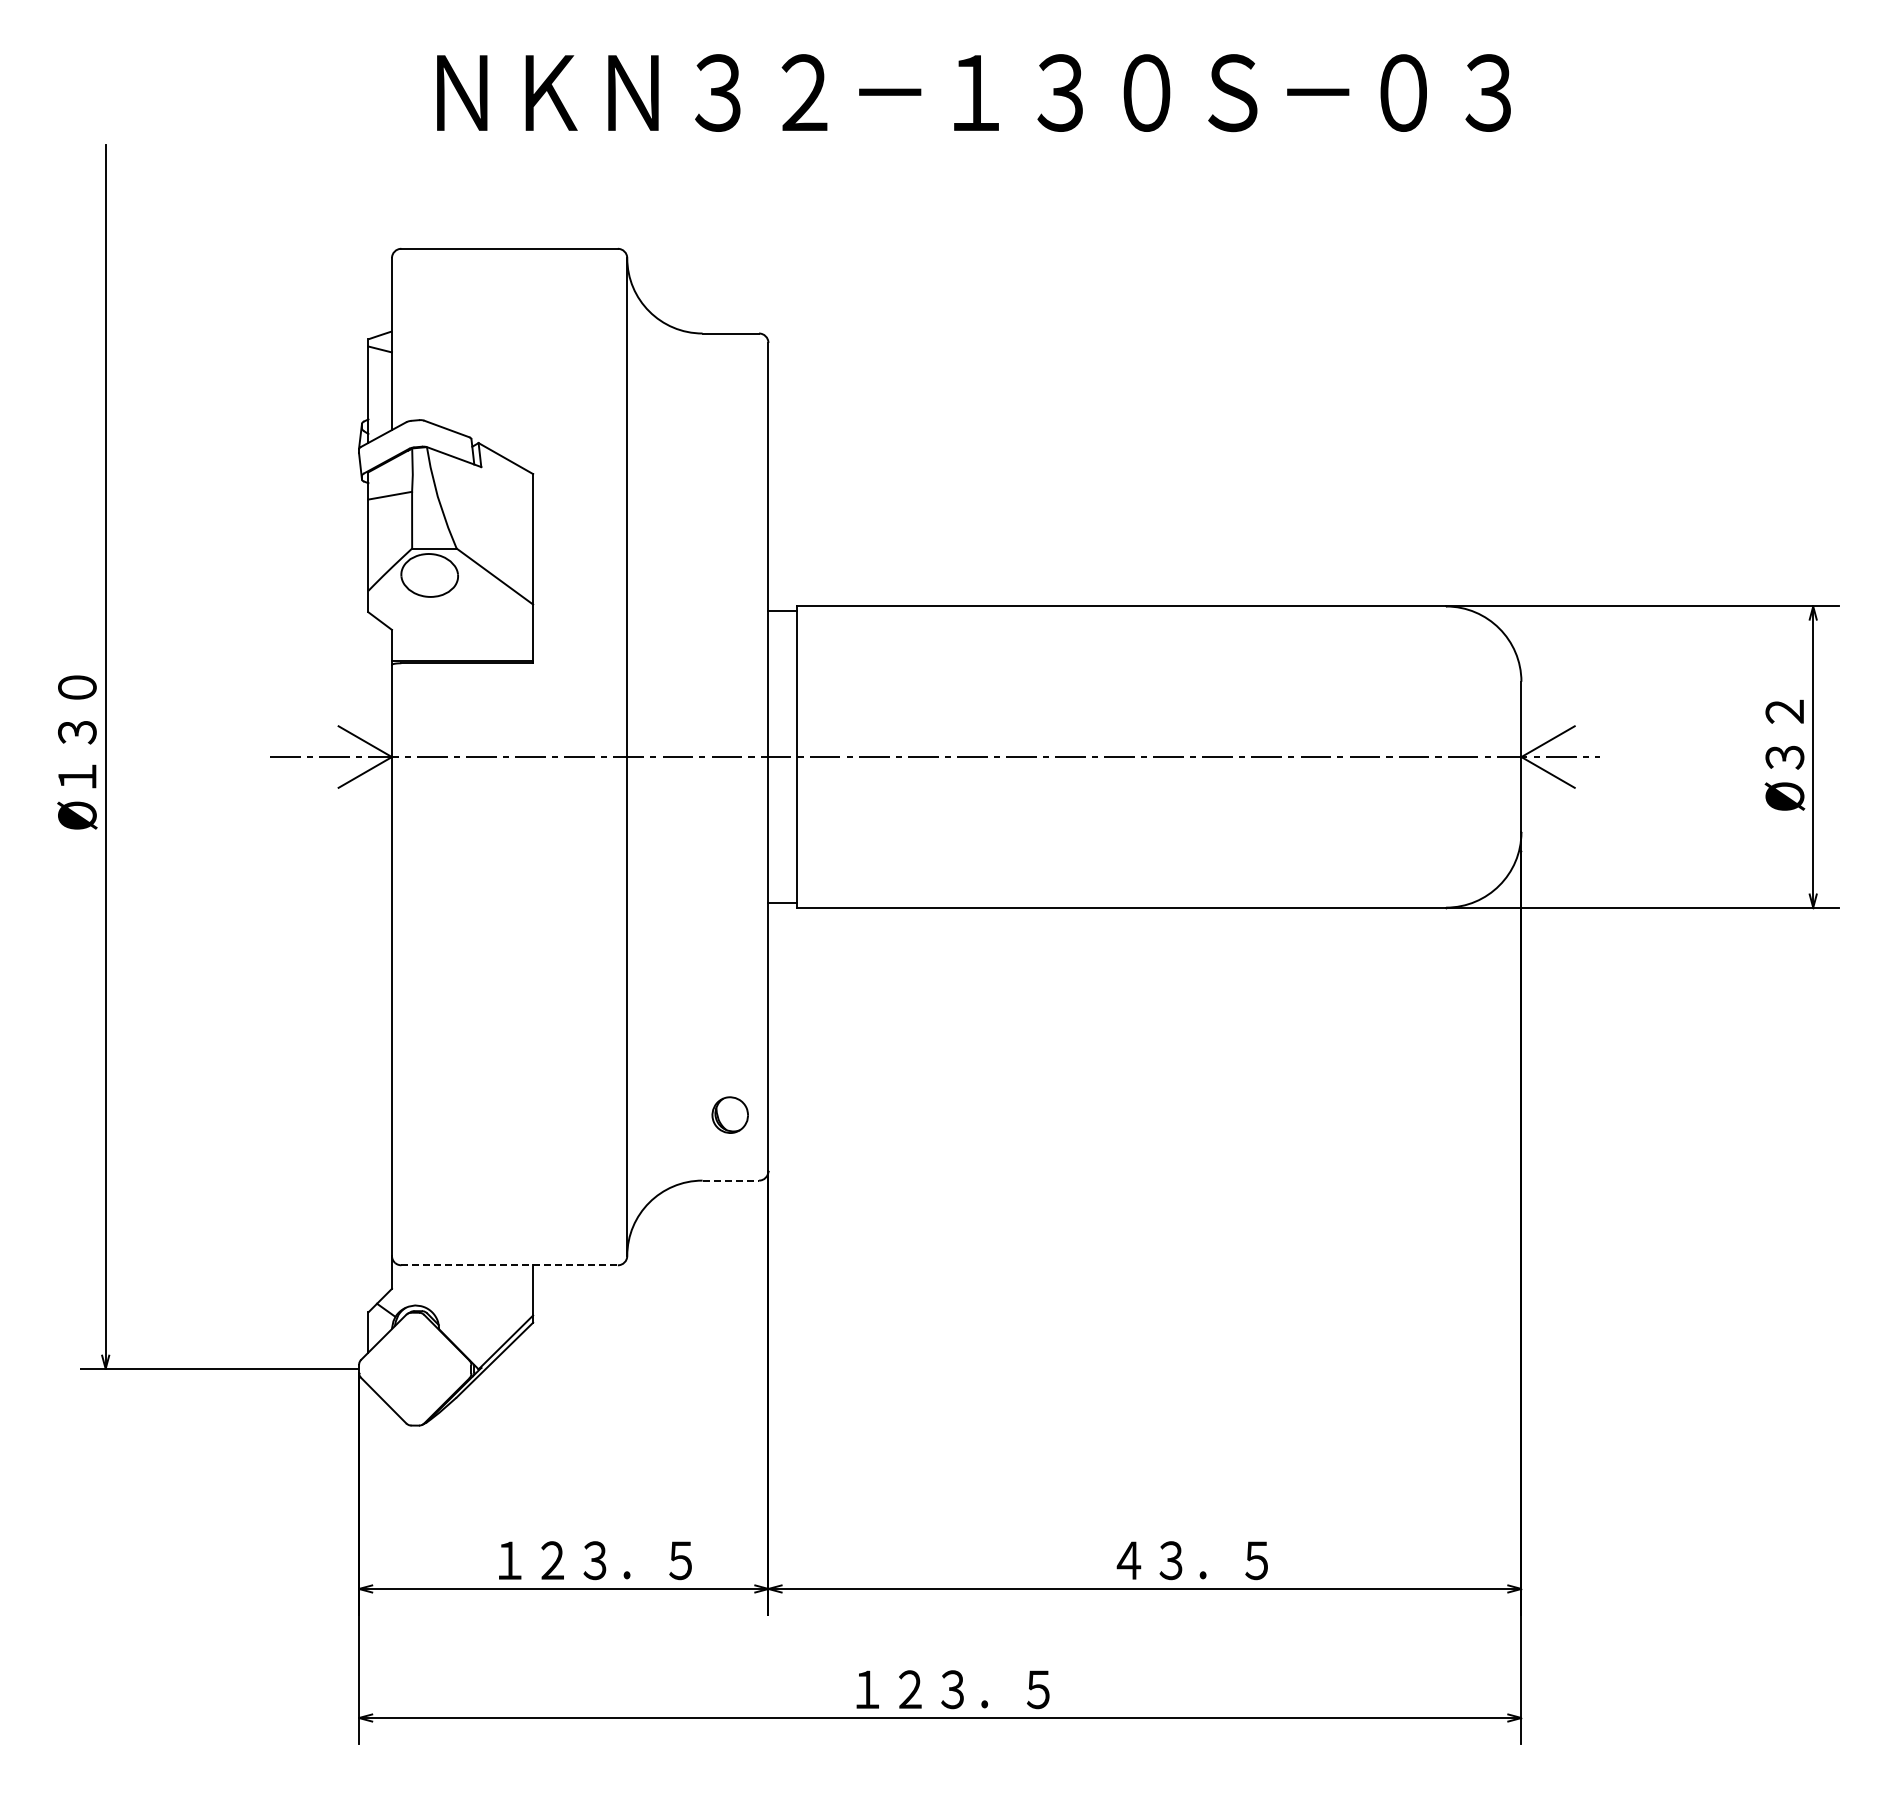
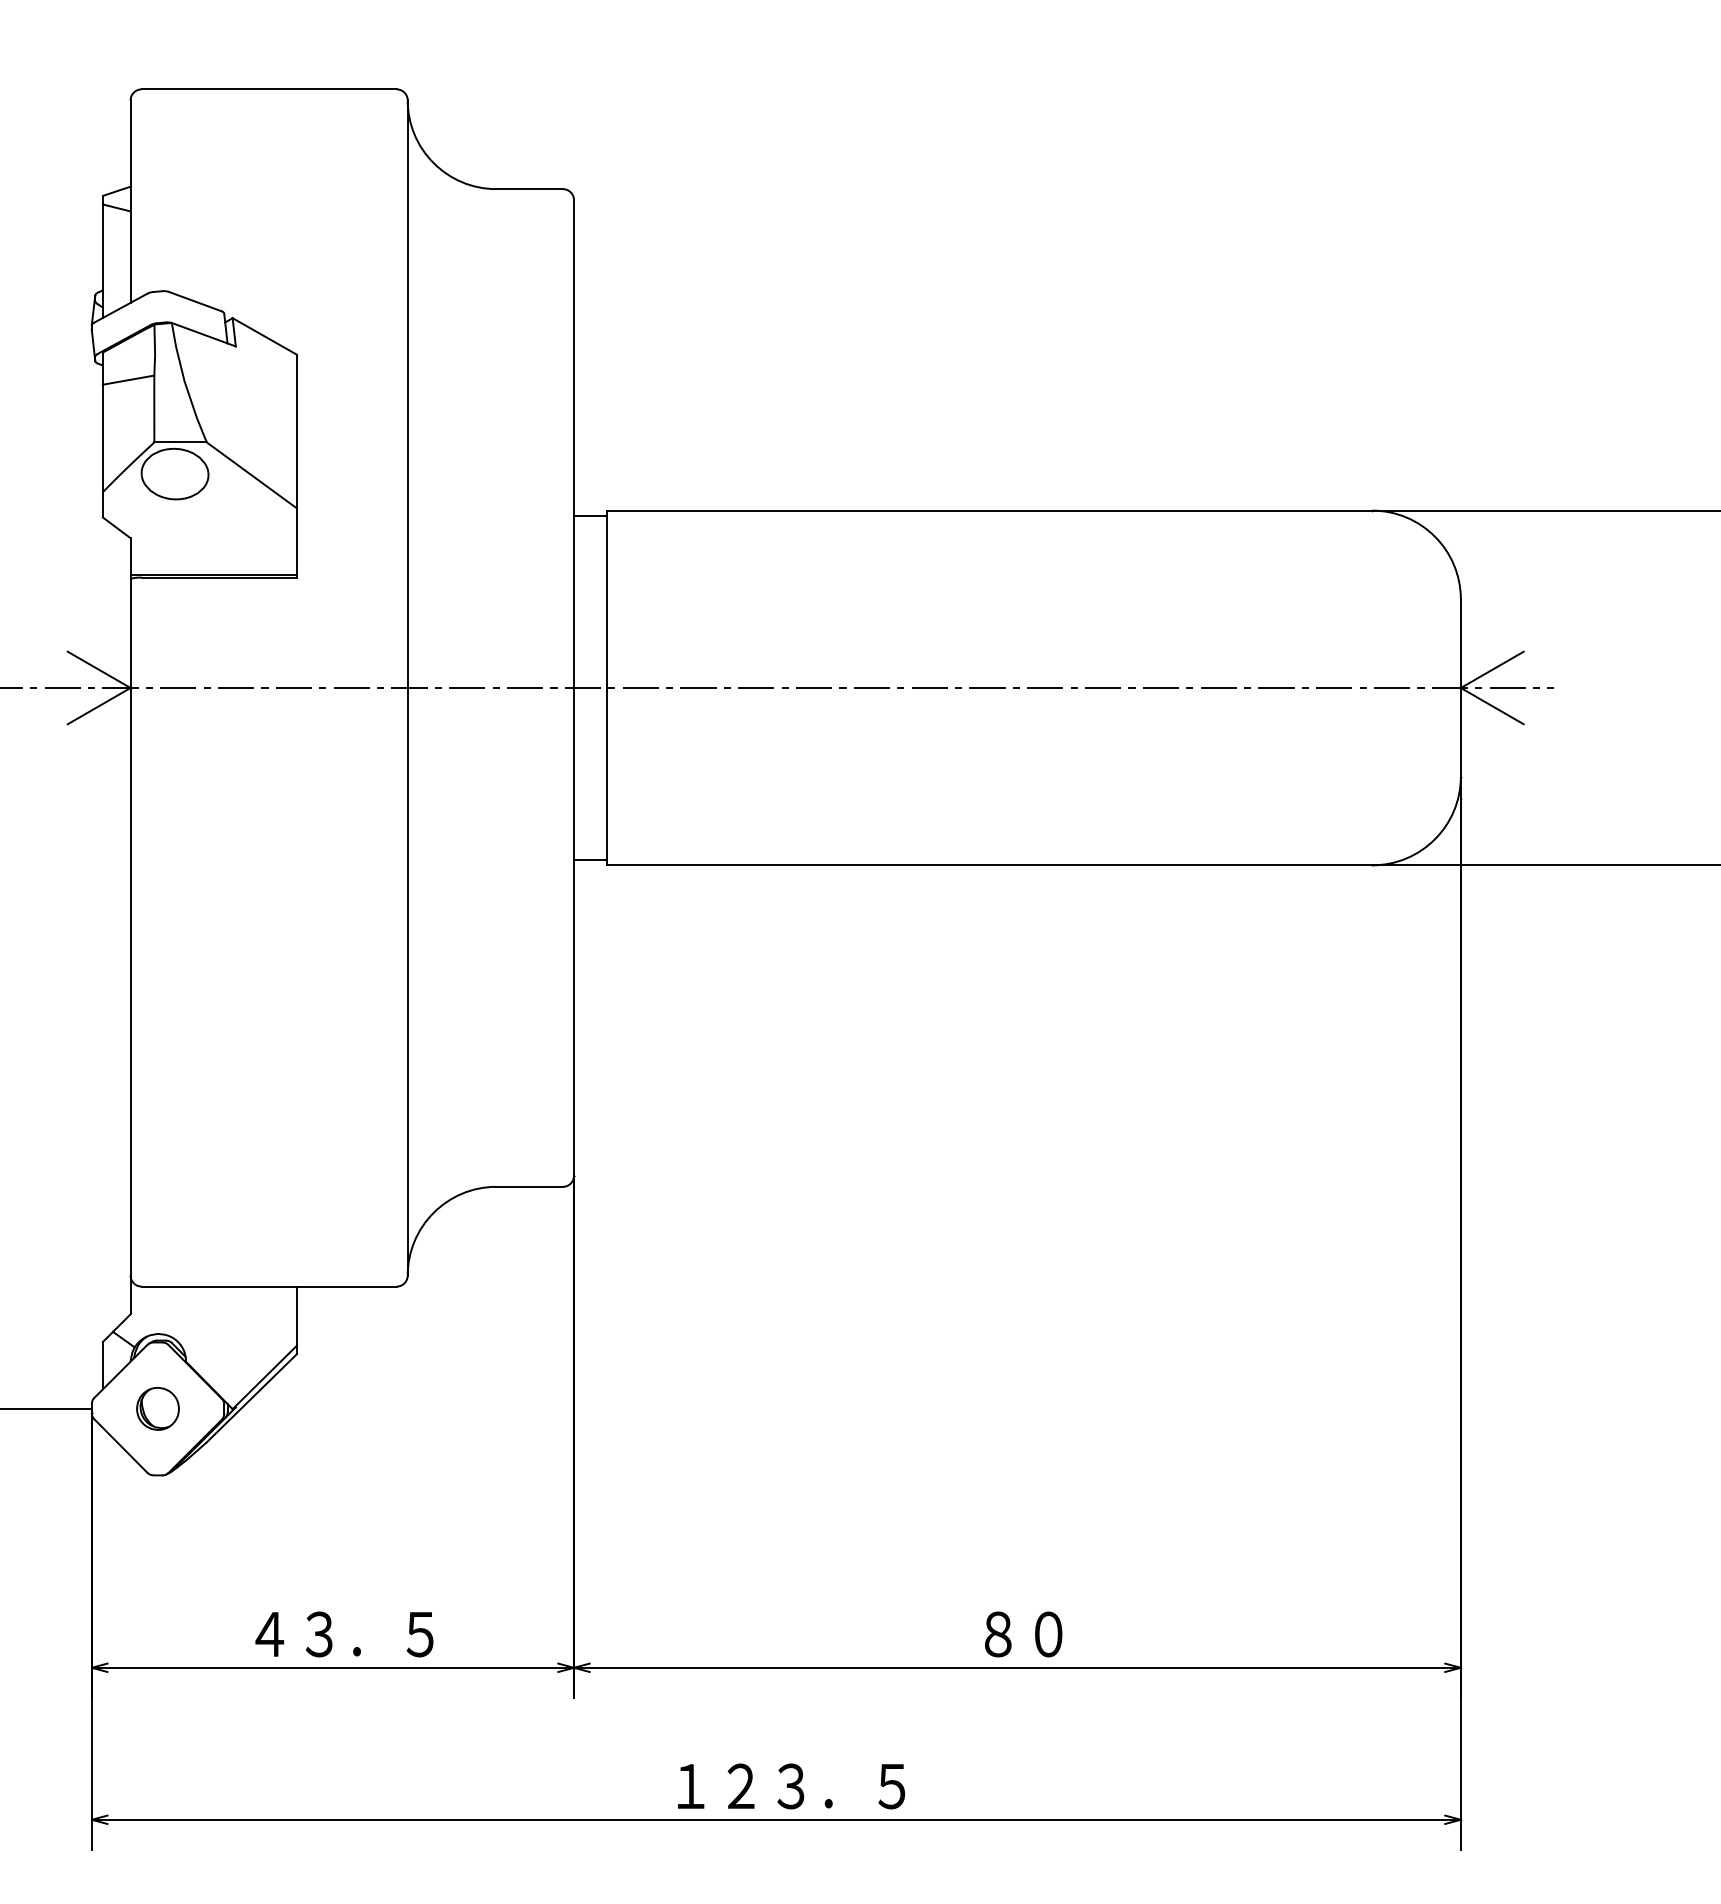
part: (729, 1114) -> (157, 1408), moved
line: (731, 1180) -> (530, 1186), dashed -> solid
line: (510, 1265) -> (270, 1286), dashed -> solid
text: (594, 1560) -> (369, 1634), １２３．５ -> ４３．５
text: (1191, 1560) -> (1072, 1634), ４３．５ -> ８０

